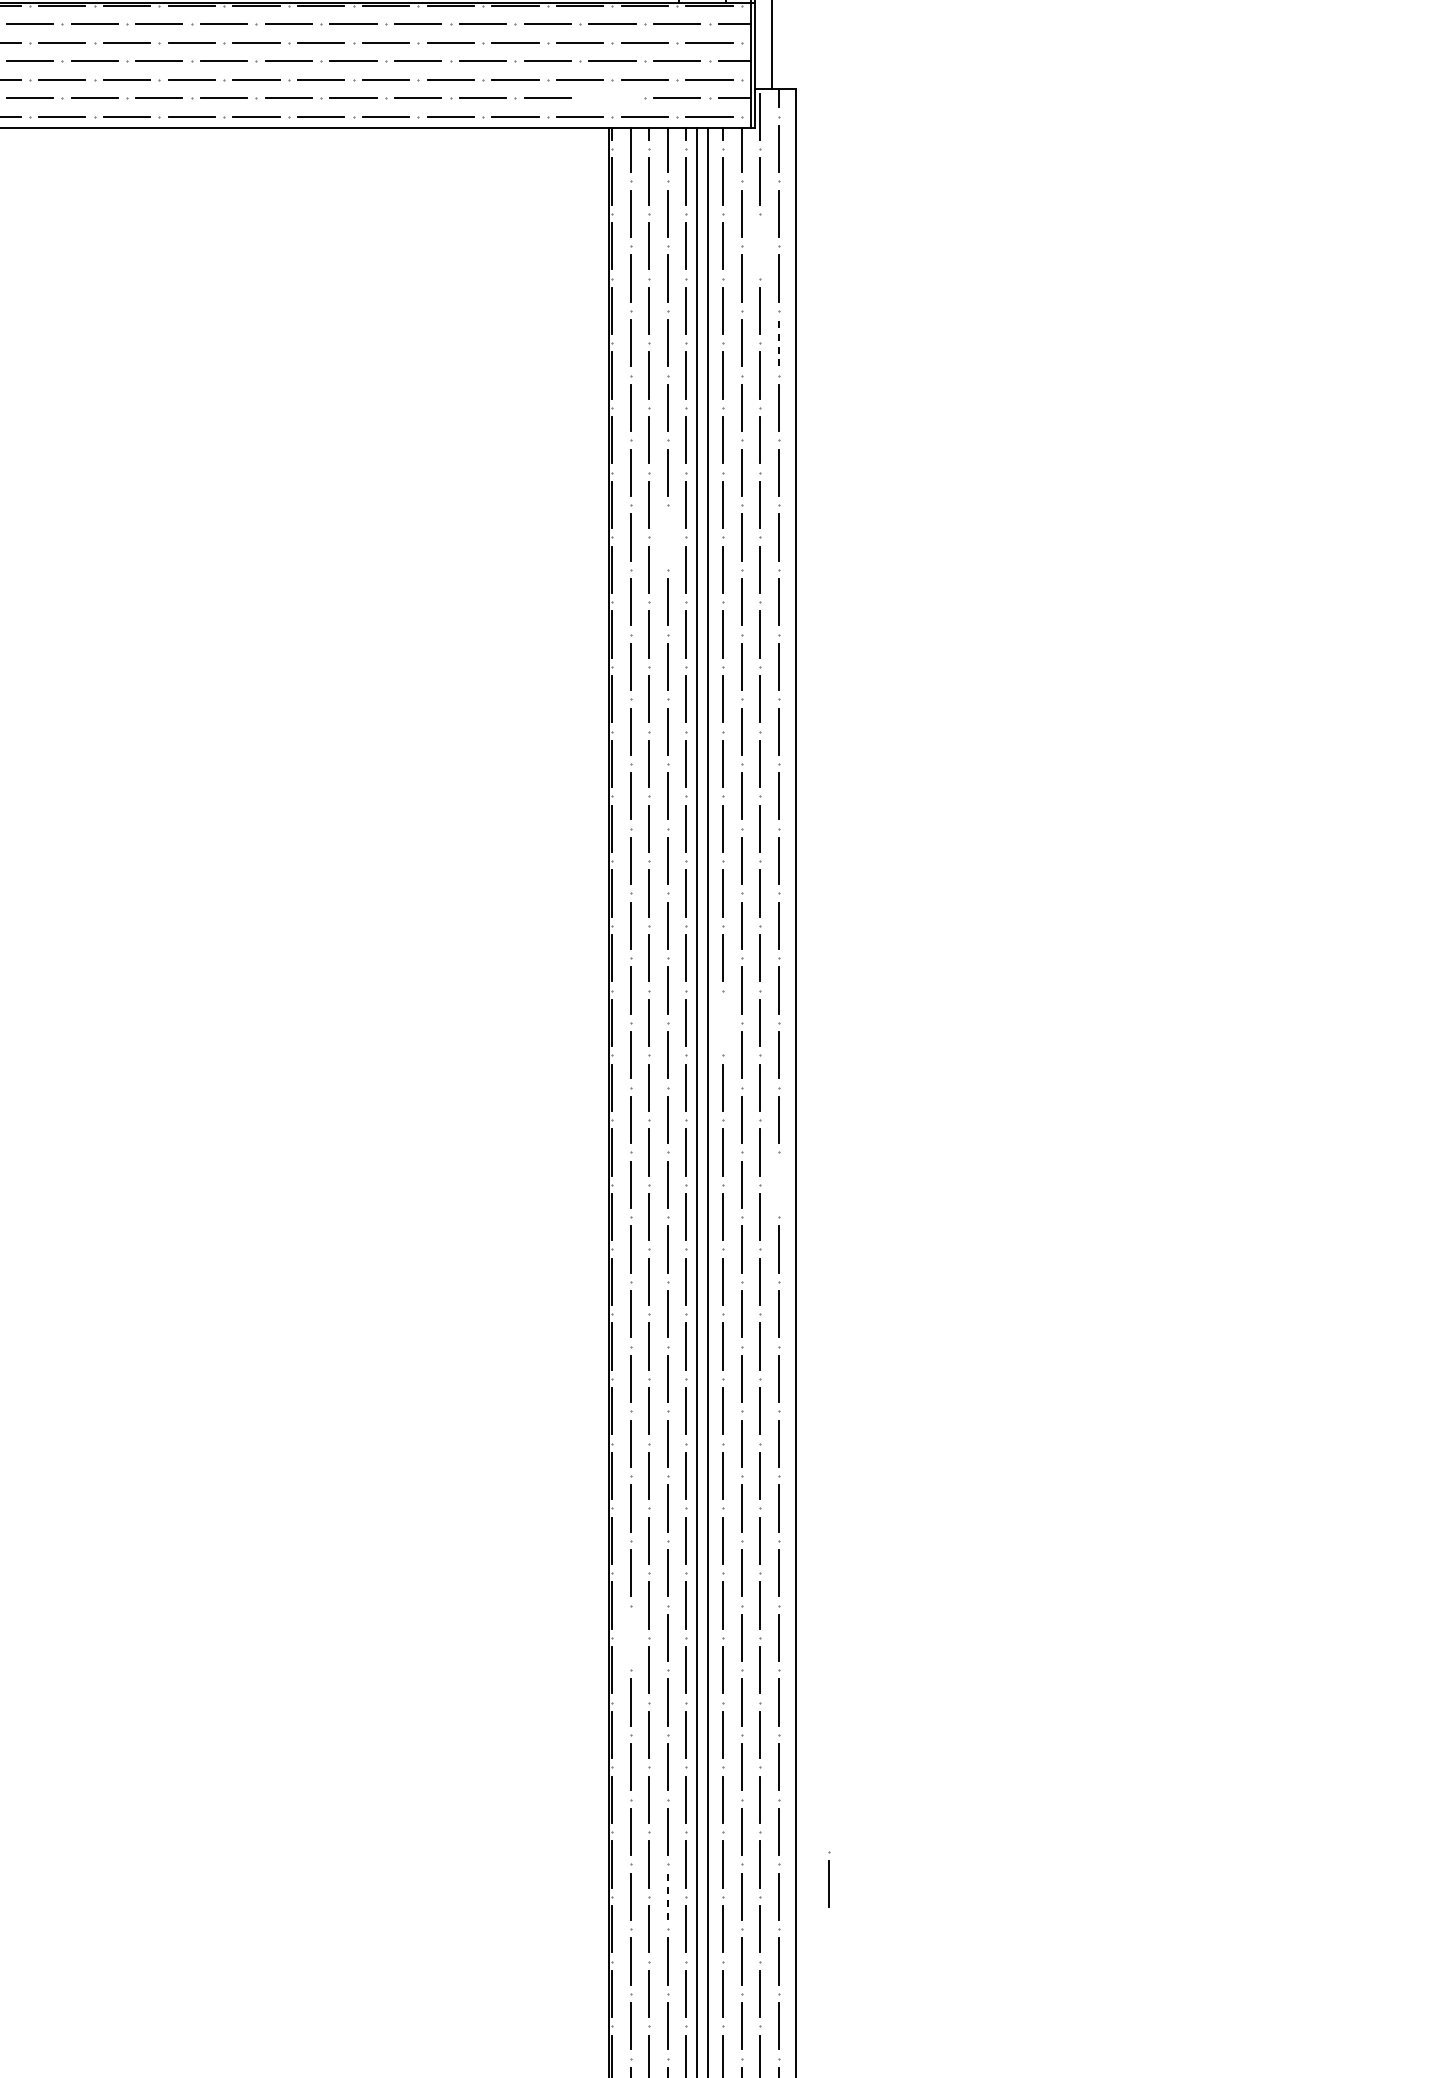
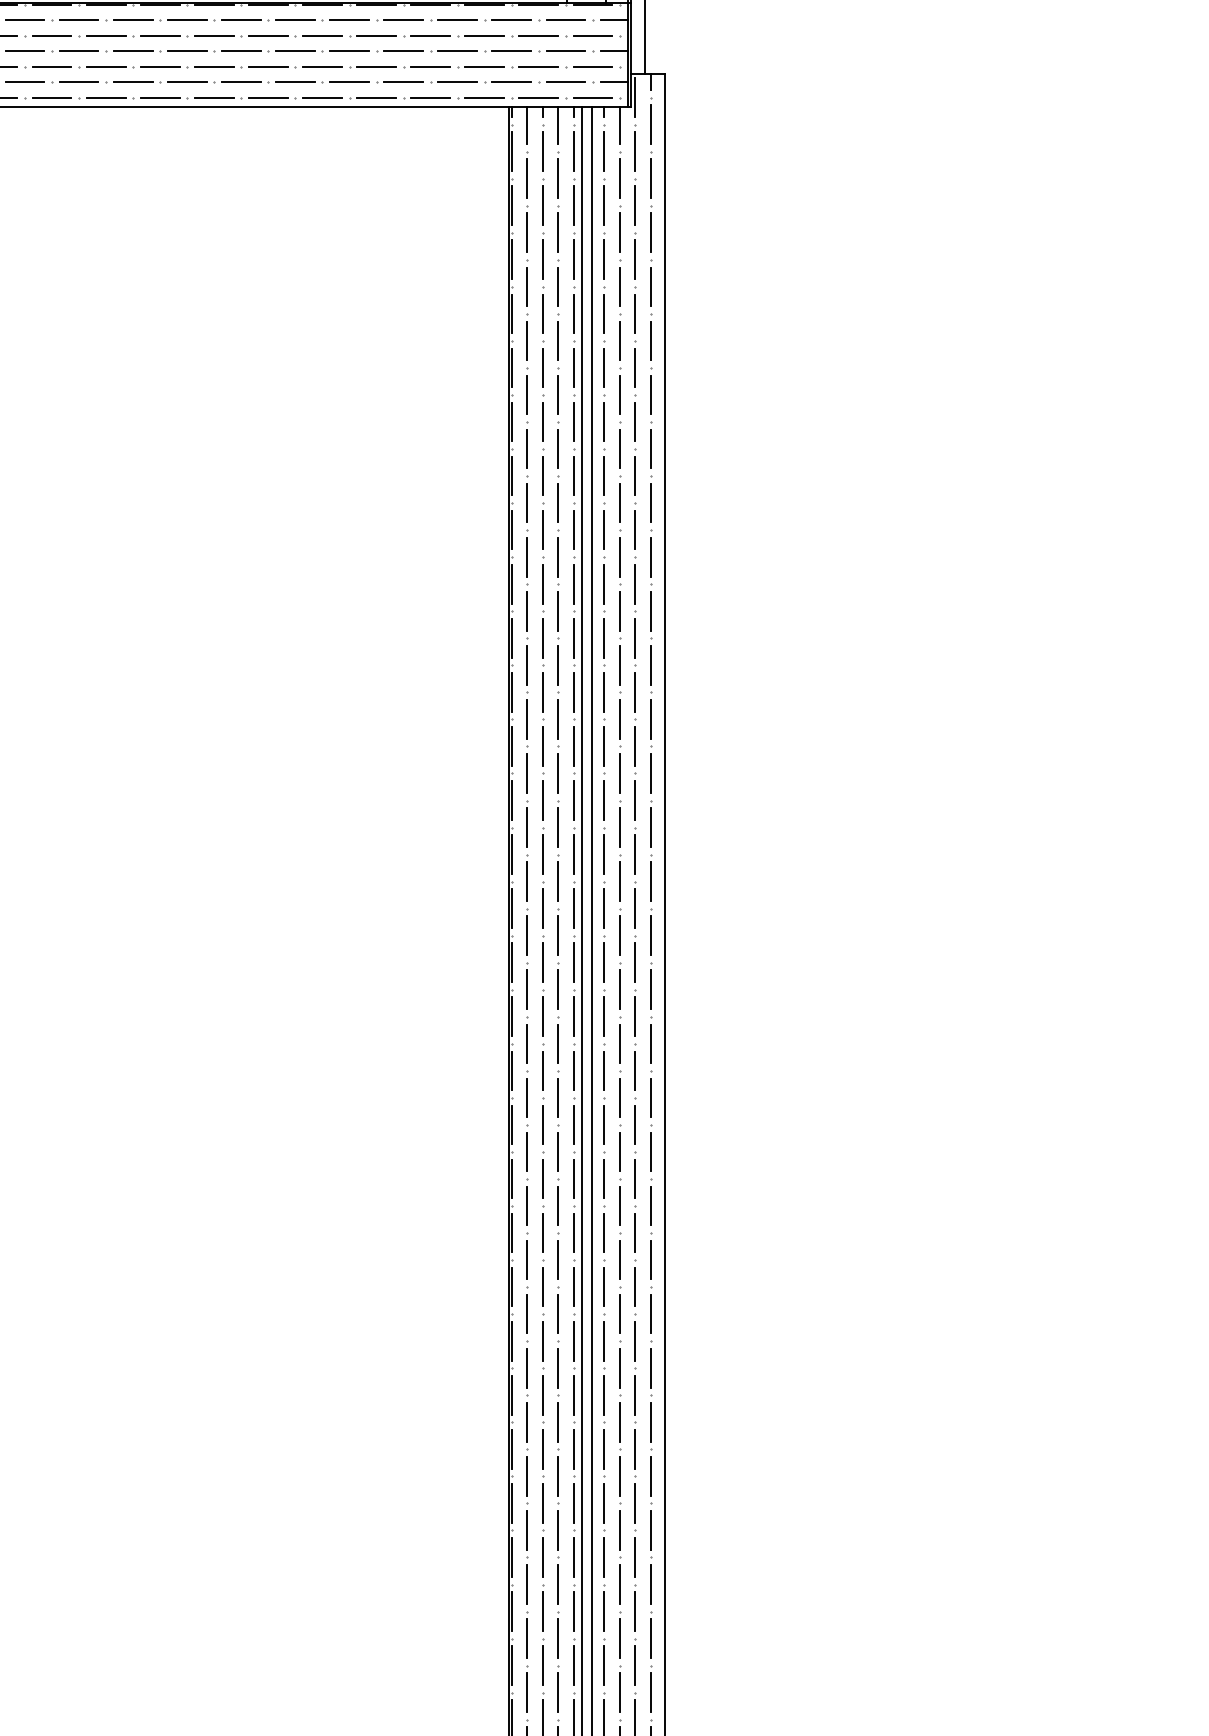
part: (607, 98) -> (507, 82), added
line: (760, 246) -> (635, 206), added
line: (778, 342) -> (650, 286), dashed -> solid
line: (667, 537) -> (557, 449), added
line: (723, 1022) -> (604, 854), added
line: (778, 1184) -> (650, 989), added
line: (630, 1637) -> (526, 1367), added
part: (829, 1879) -> (693, 1570), removed
line: (667, 1896) -> (557, 1584), dashed -> solid

